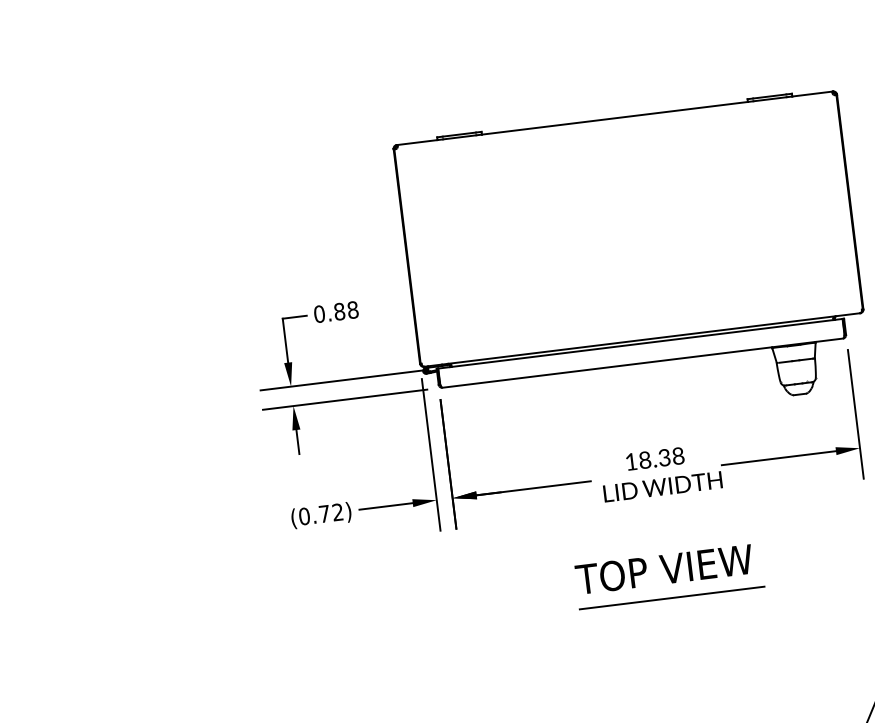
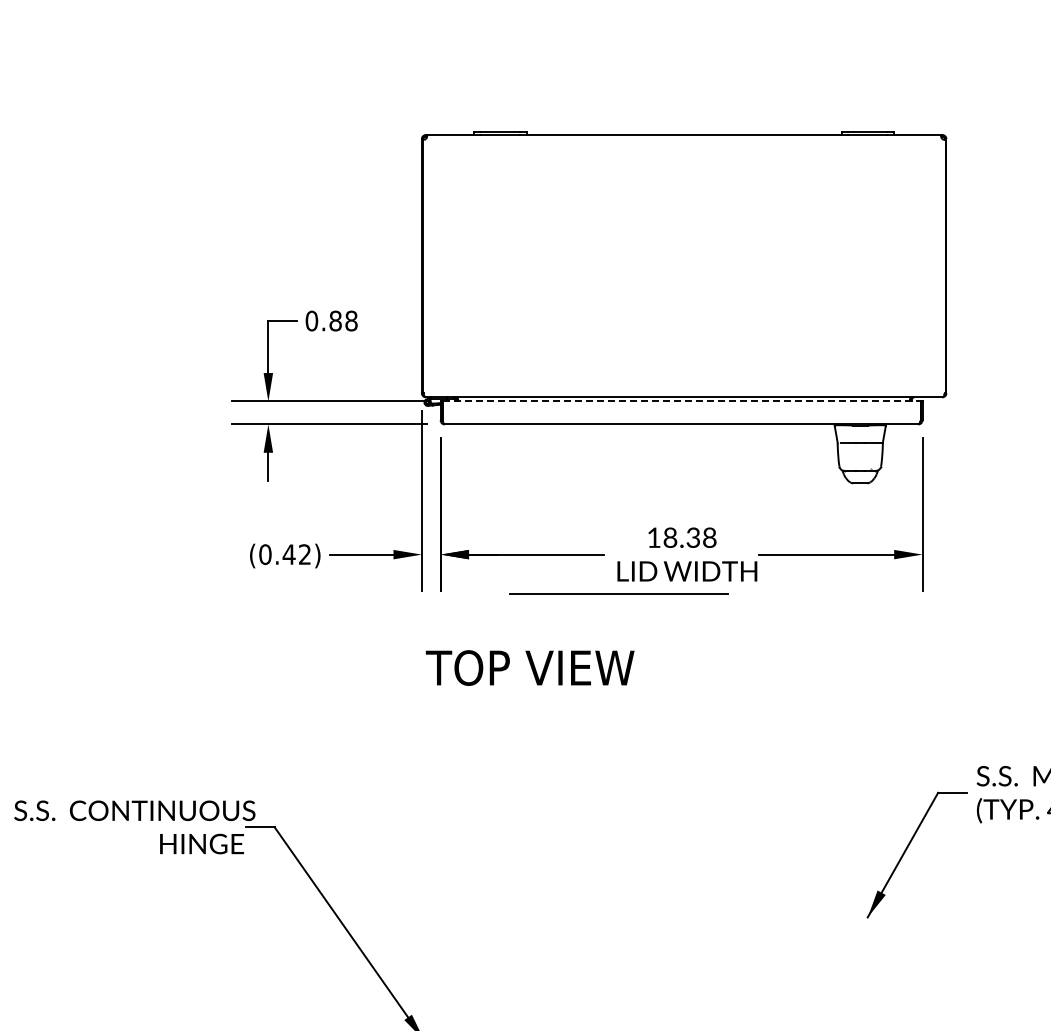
line: (641, 343) -> (682, 401), solid -> dashed
text: (324, 513) -> (288, 554), (0.72) -> (0.42)
text: (663, 569) -> (529, 667), moved
line: (671, 597) -> (618, 593), moved

